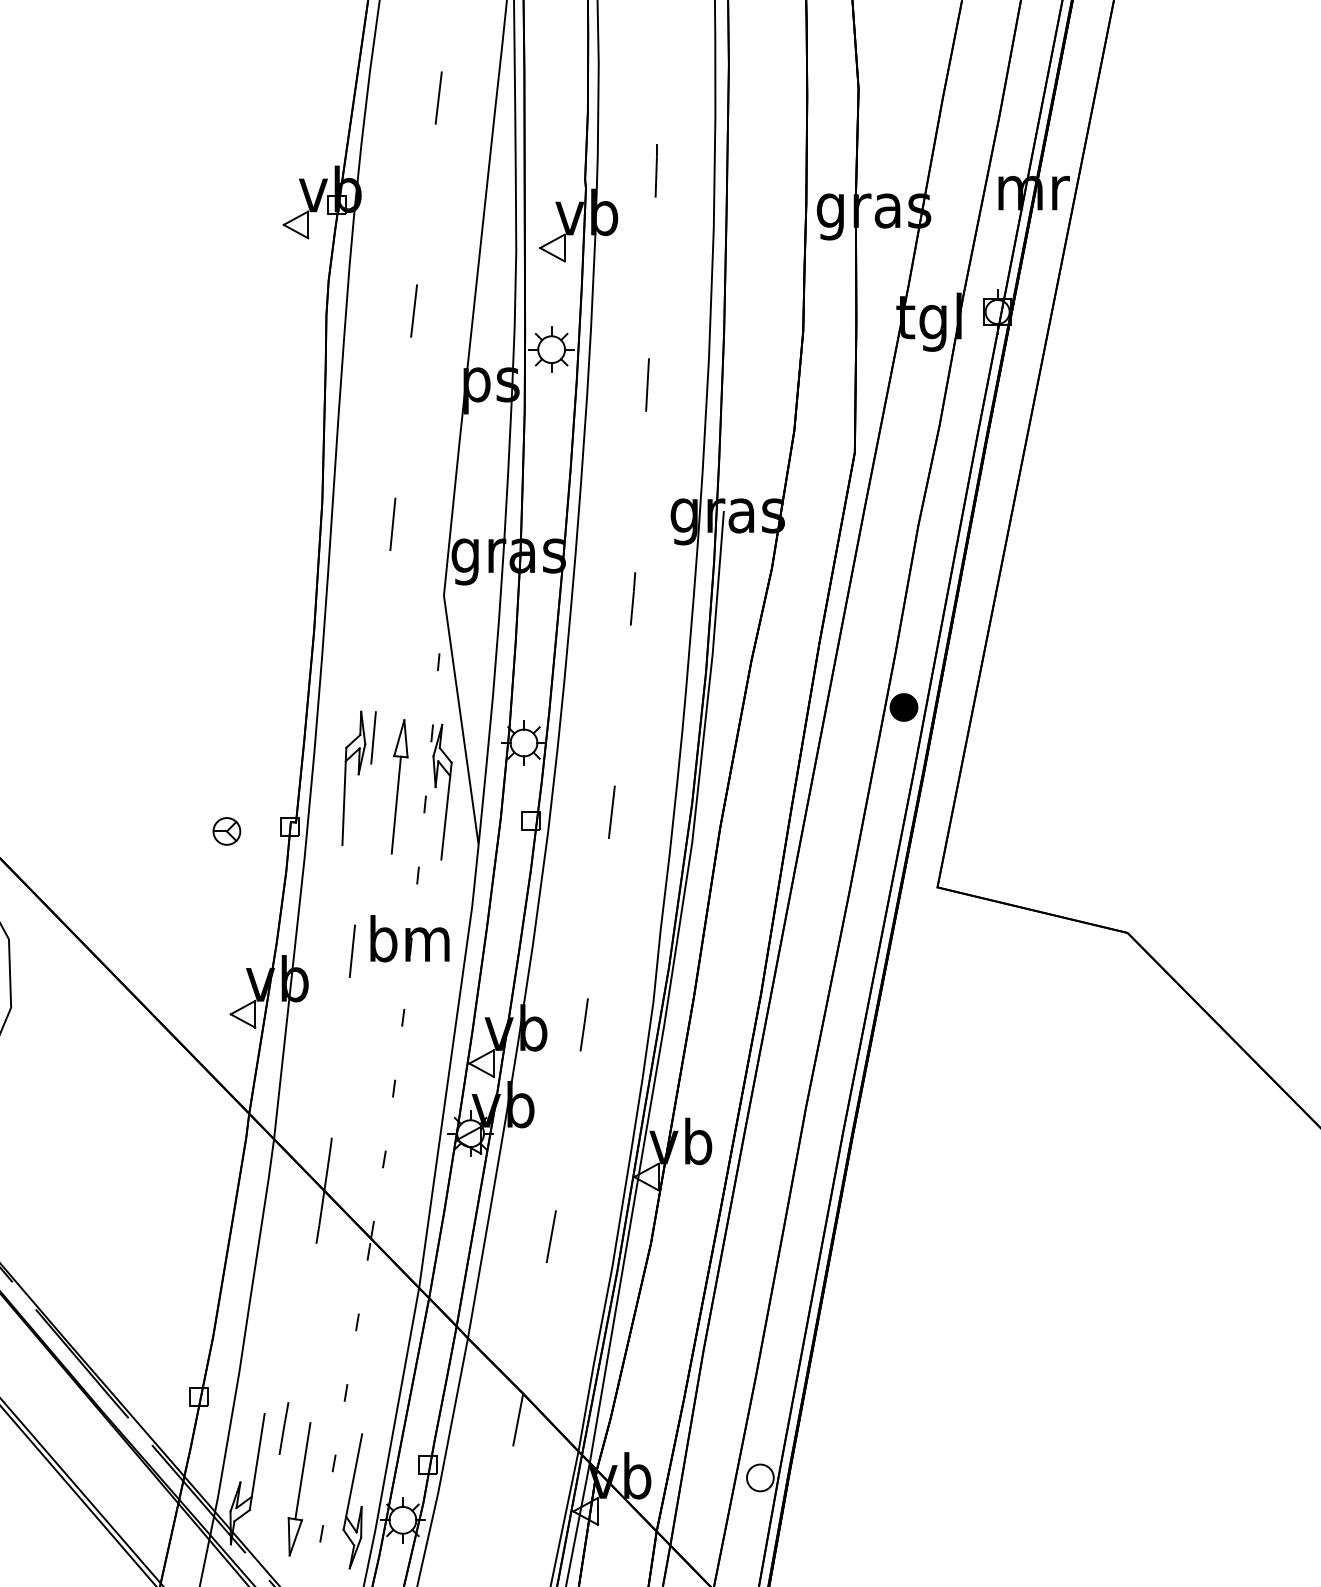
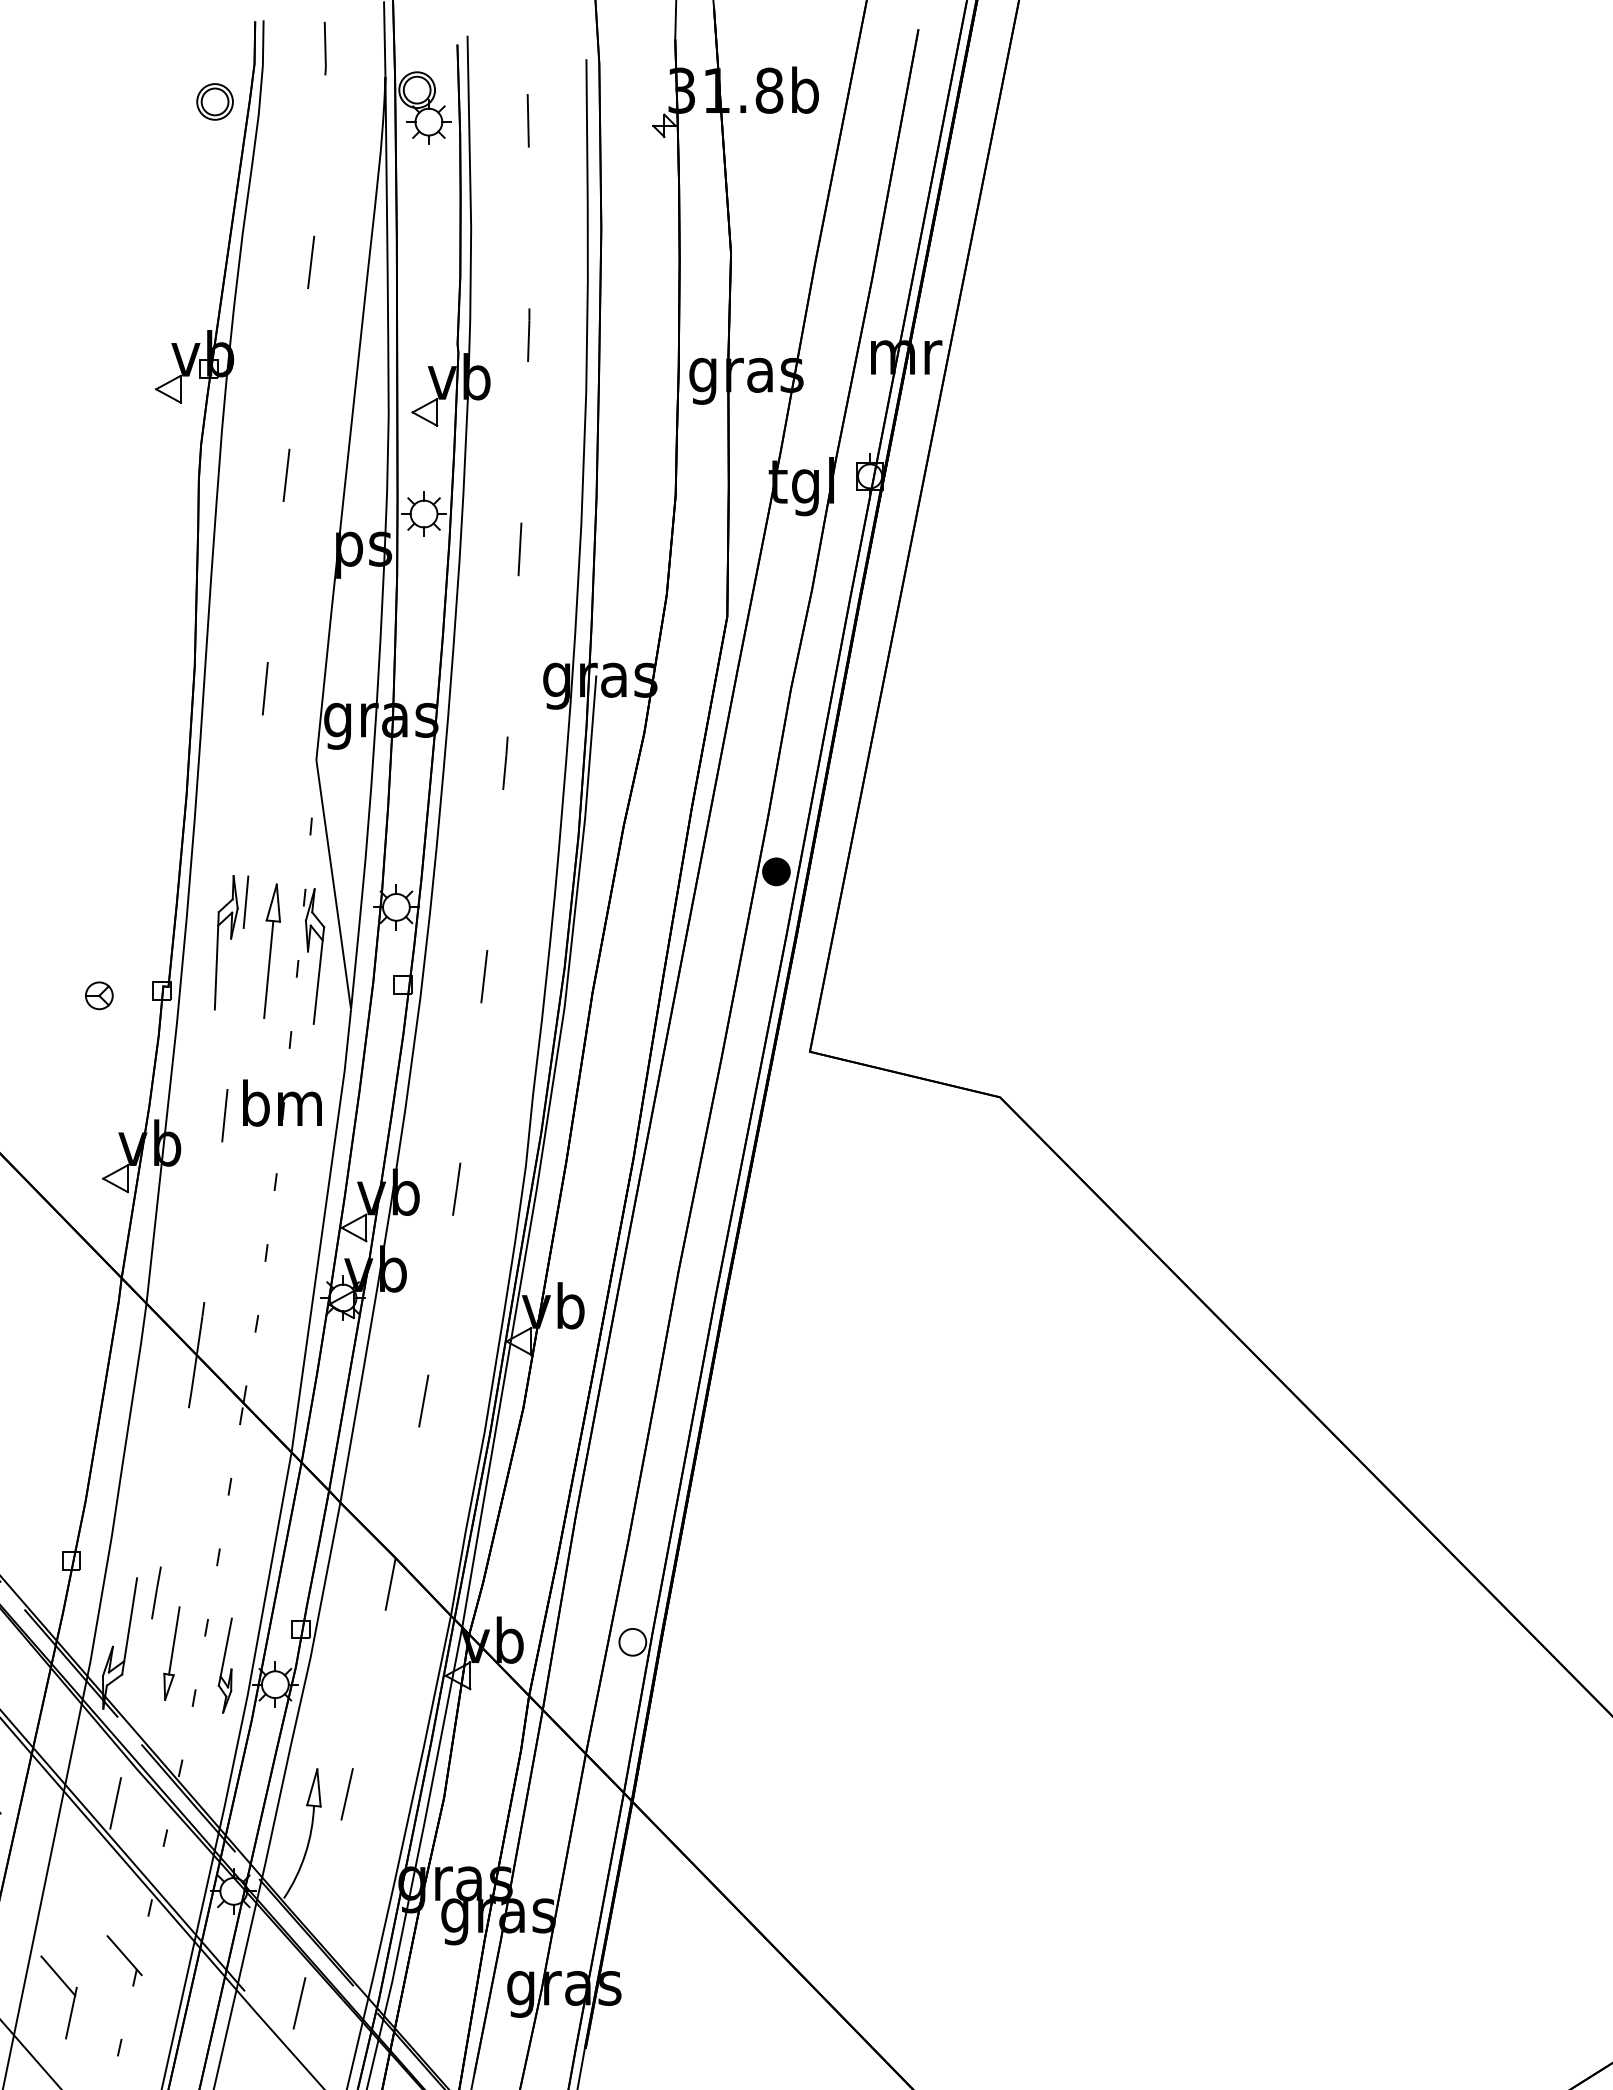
part: (299, 1489) -> (171, 1653), size x0.7
part: (353, 1501) -> (225, 1665), size x0.7

